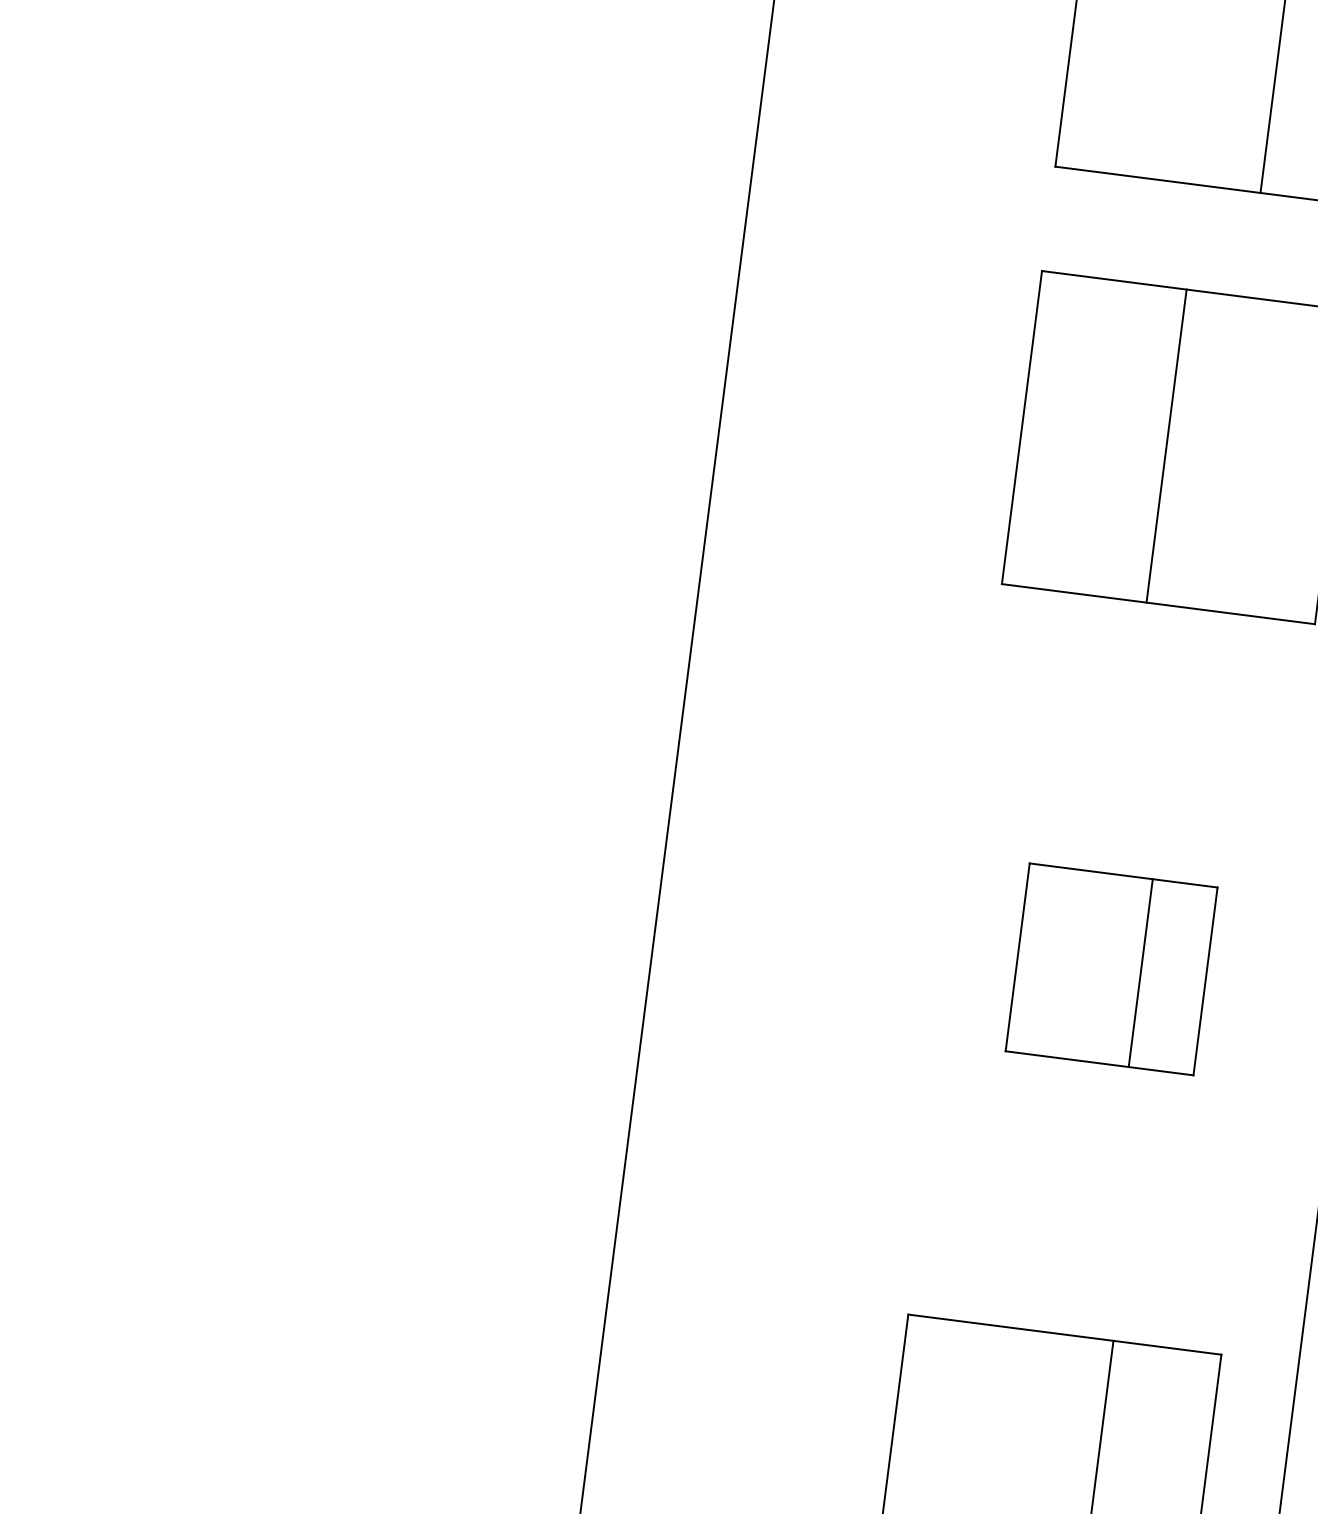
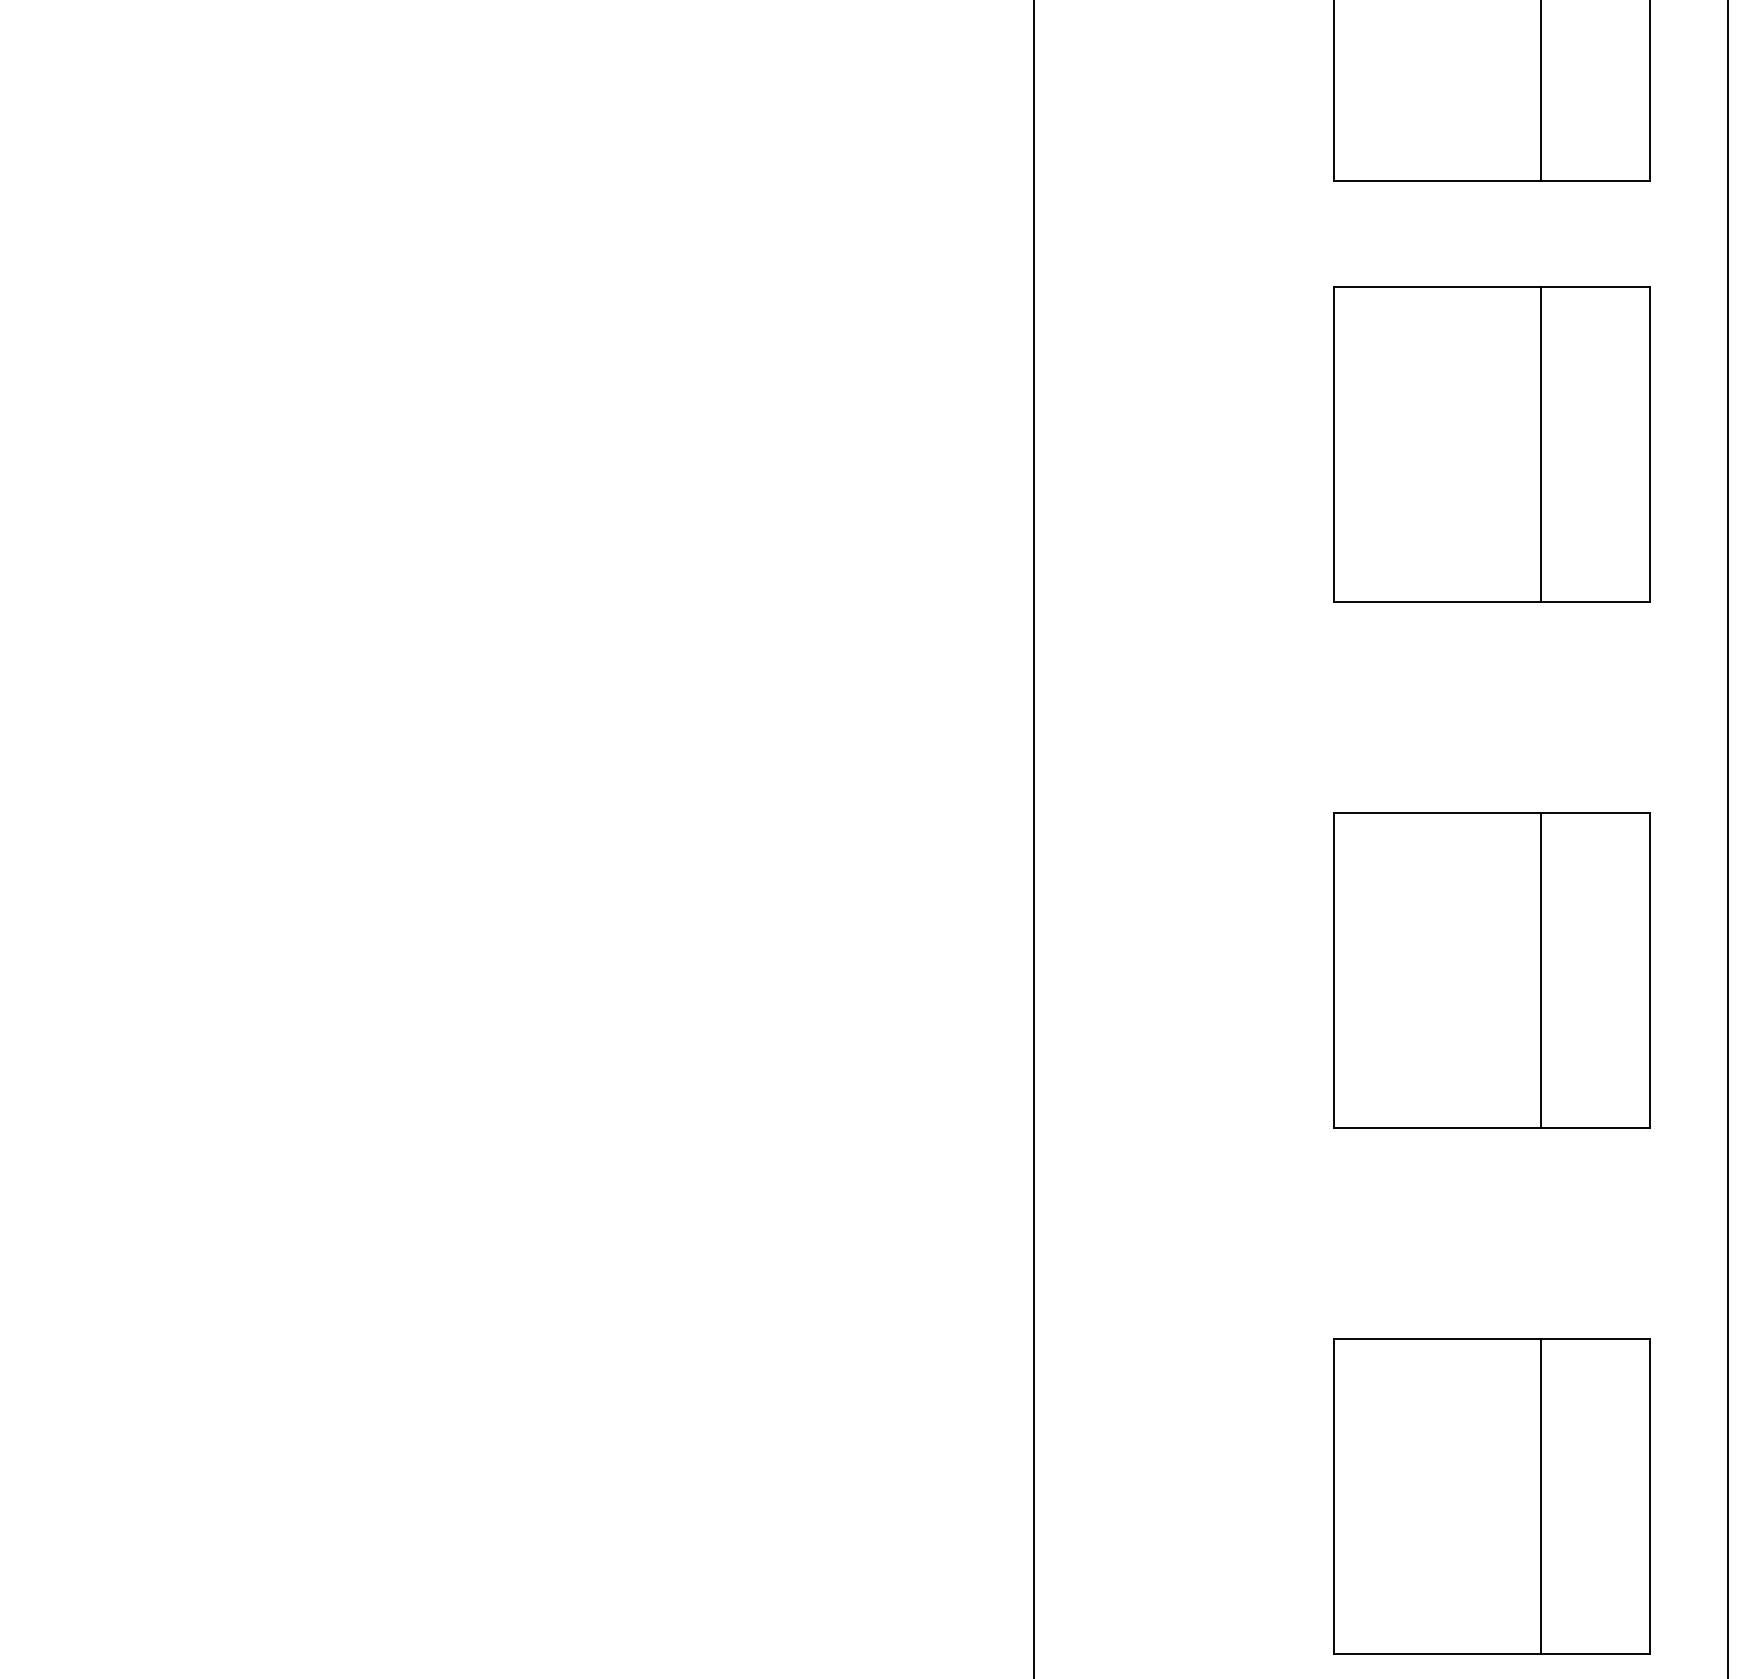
line: (1166, 446) -> (1541, 444), moved
part: (1111, 969) -> (1491, 970), size x1.67

